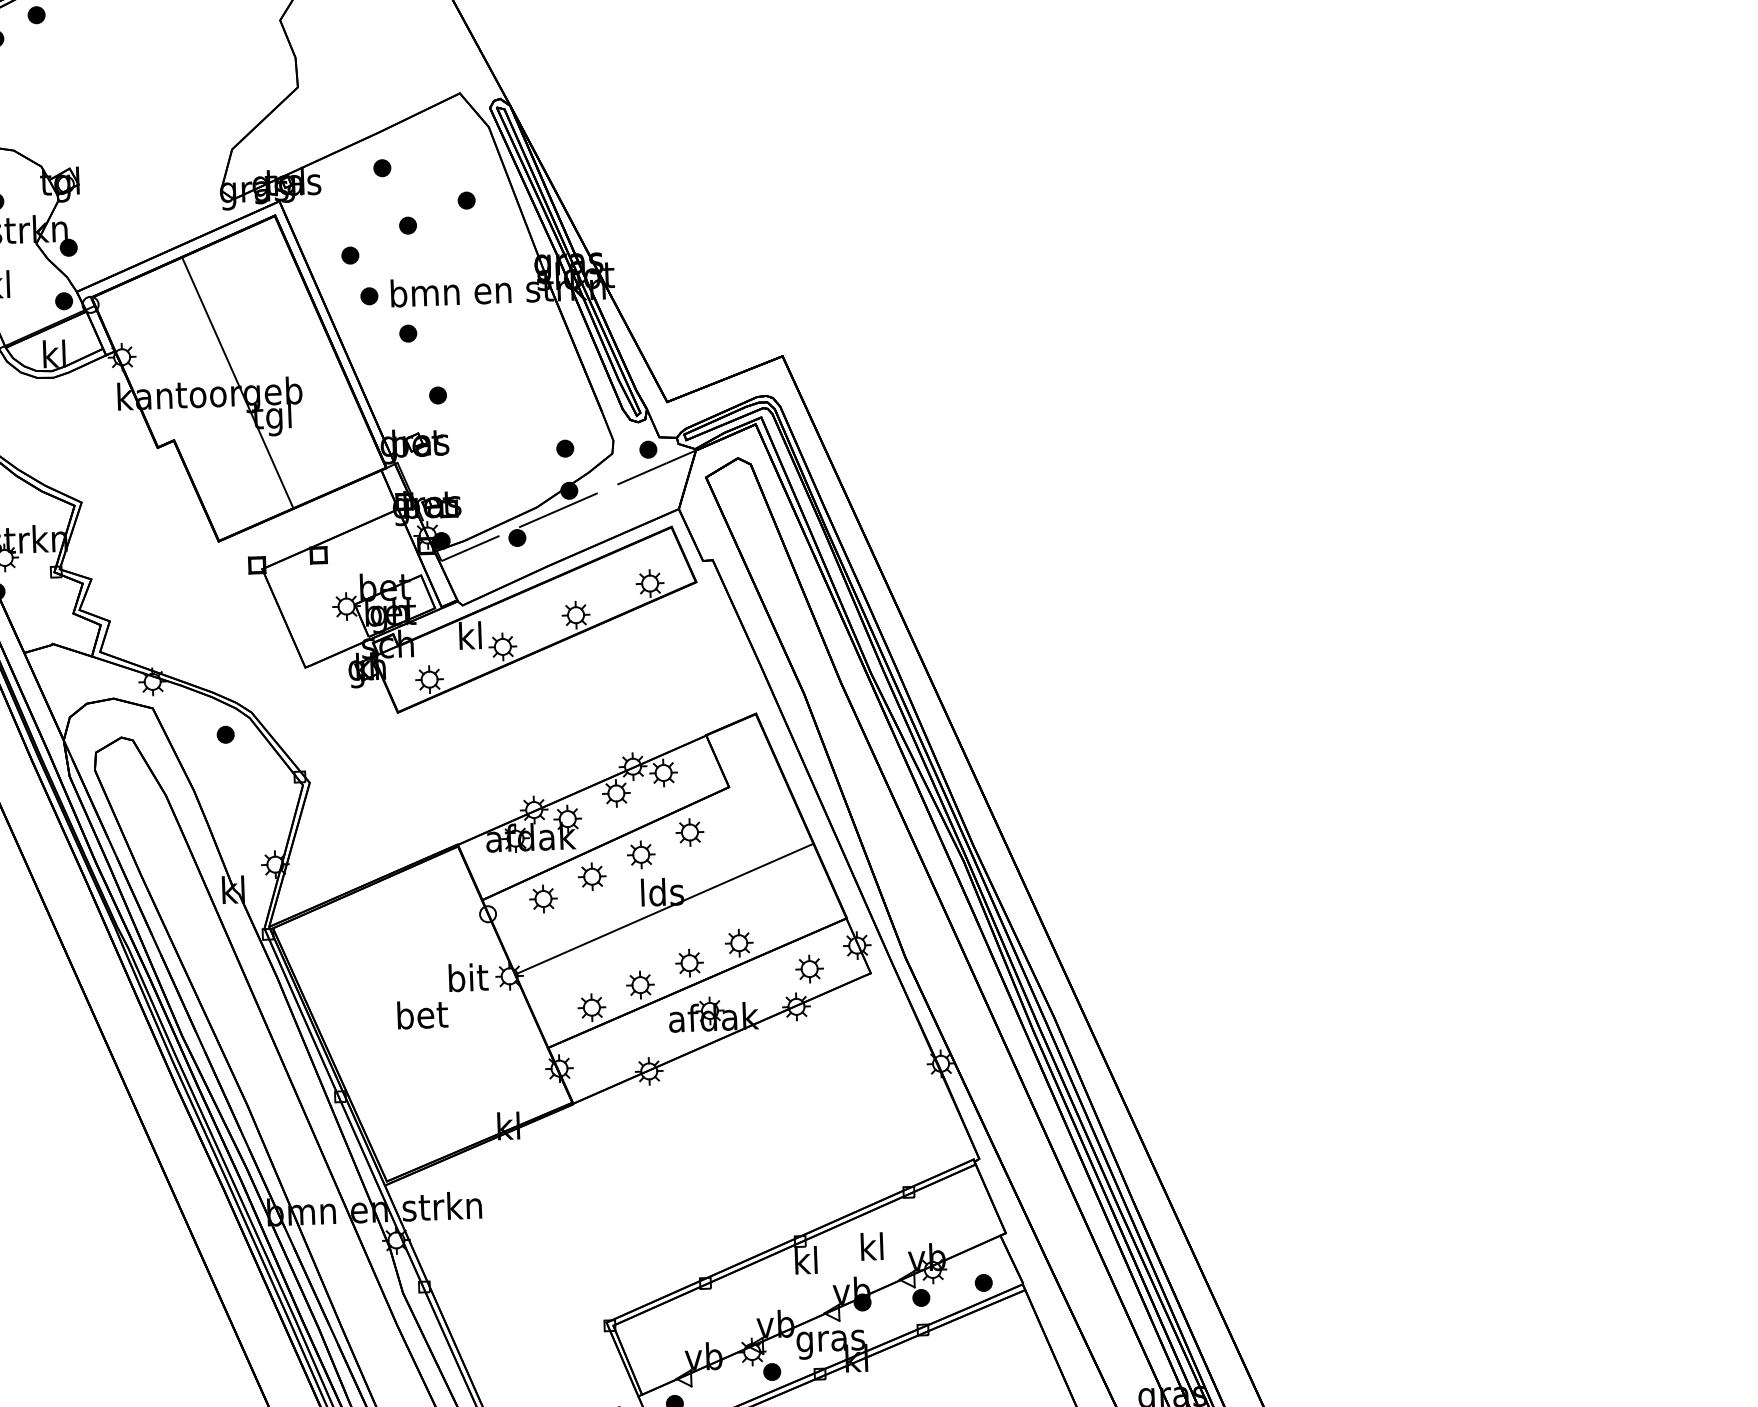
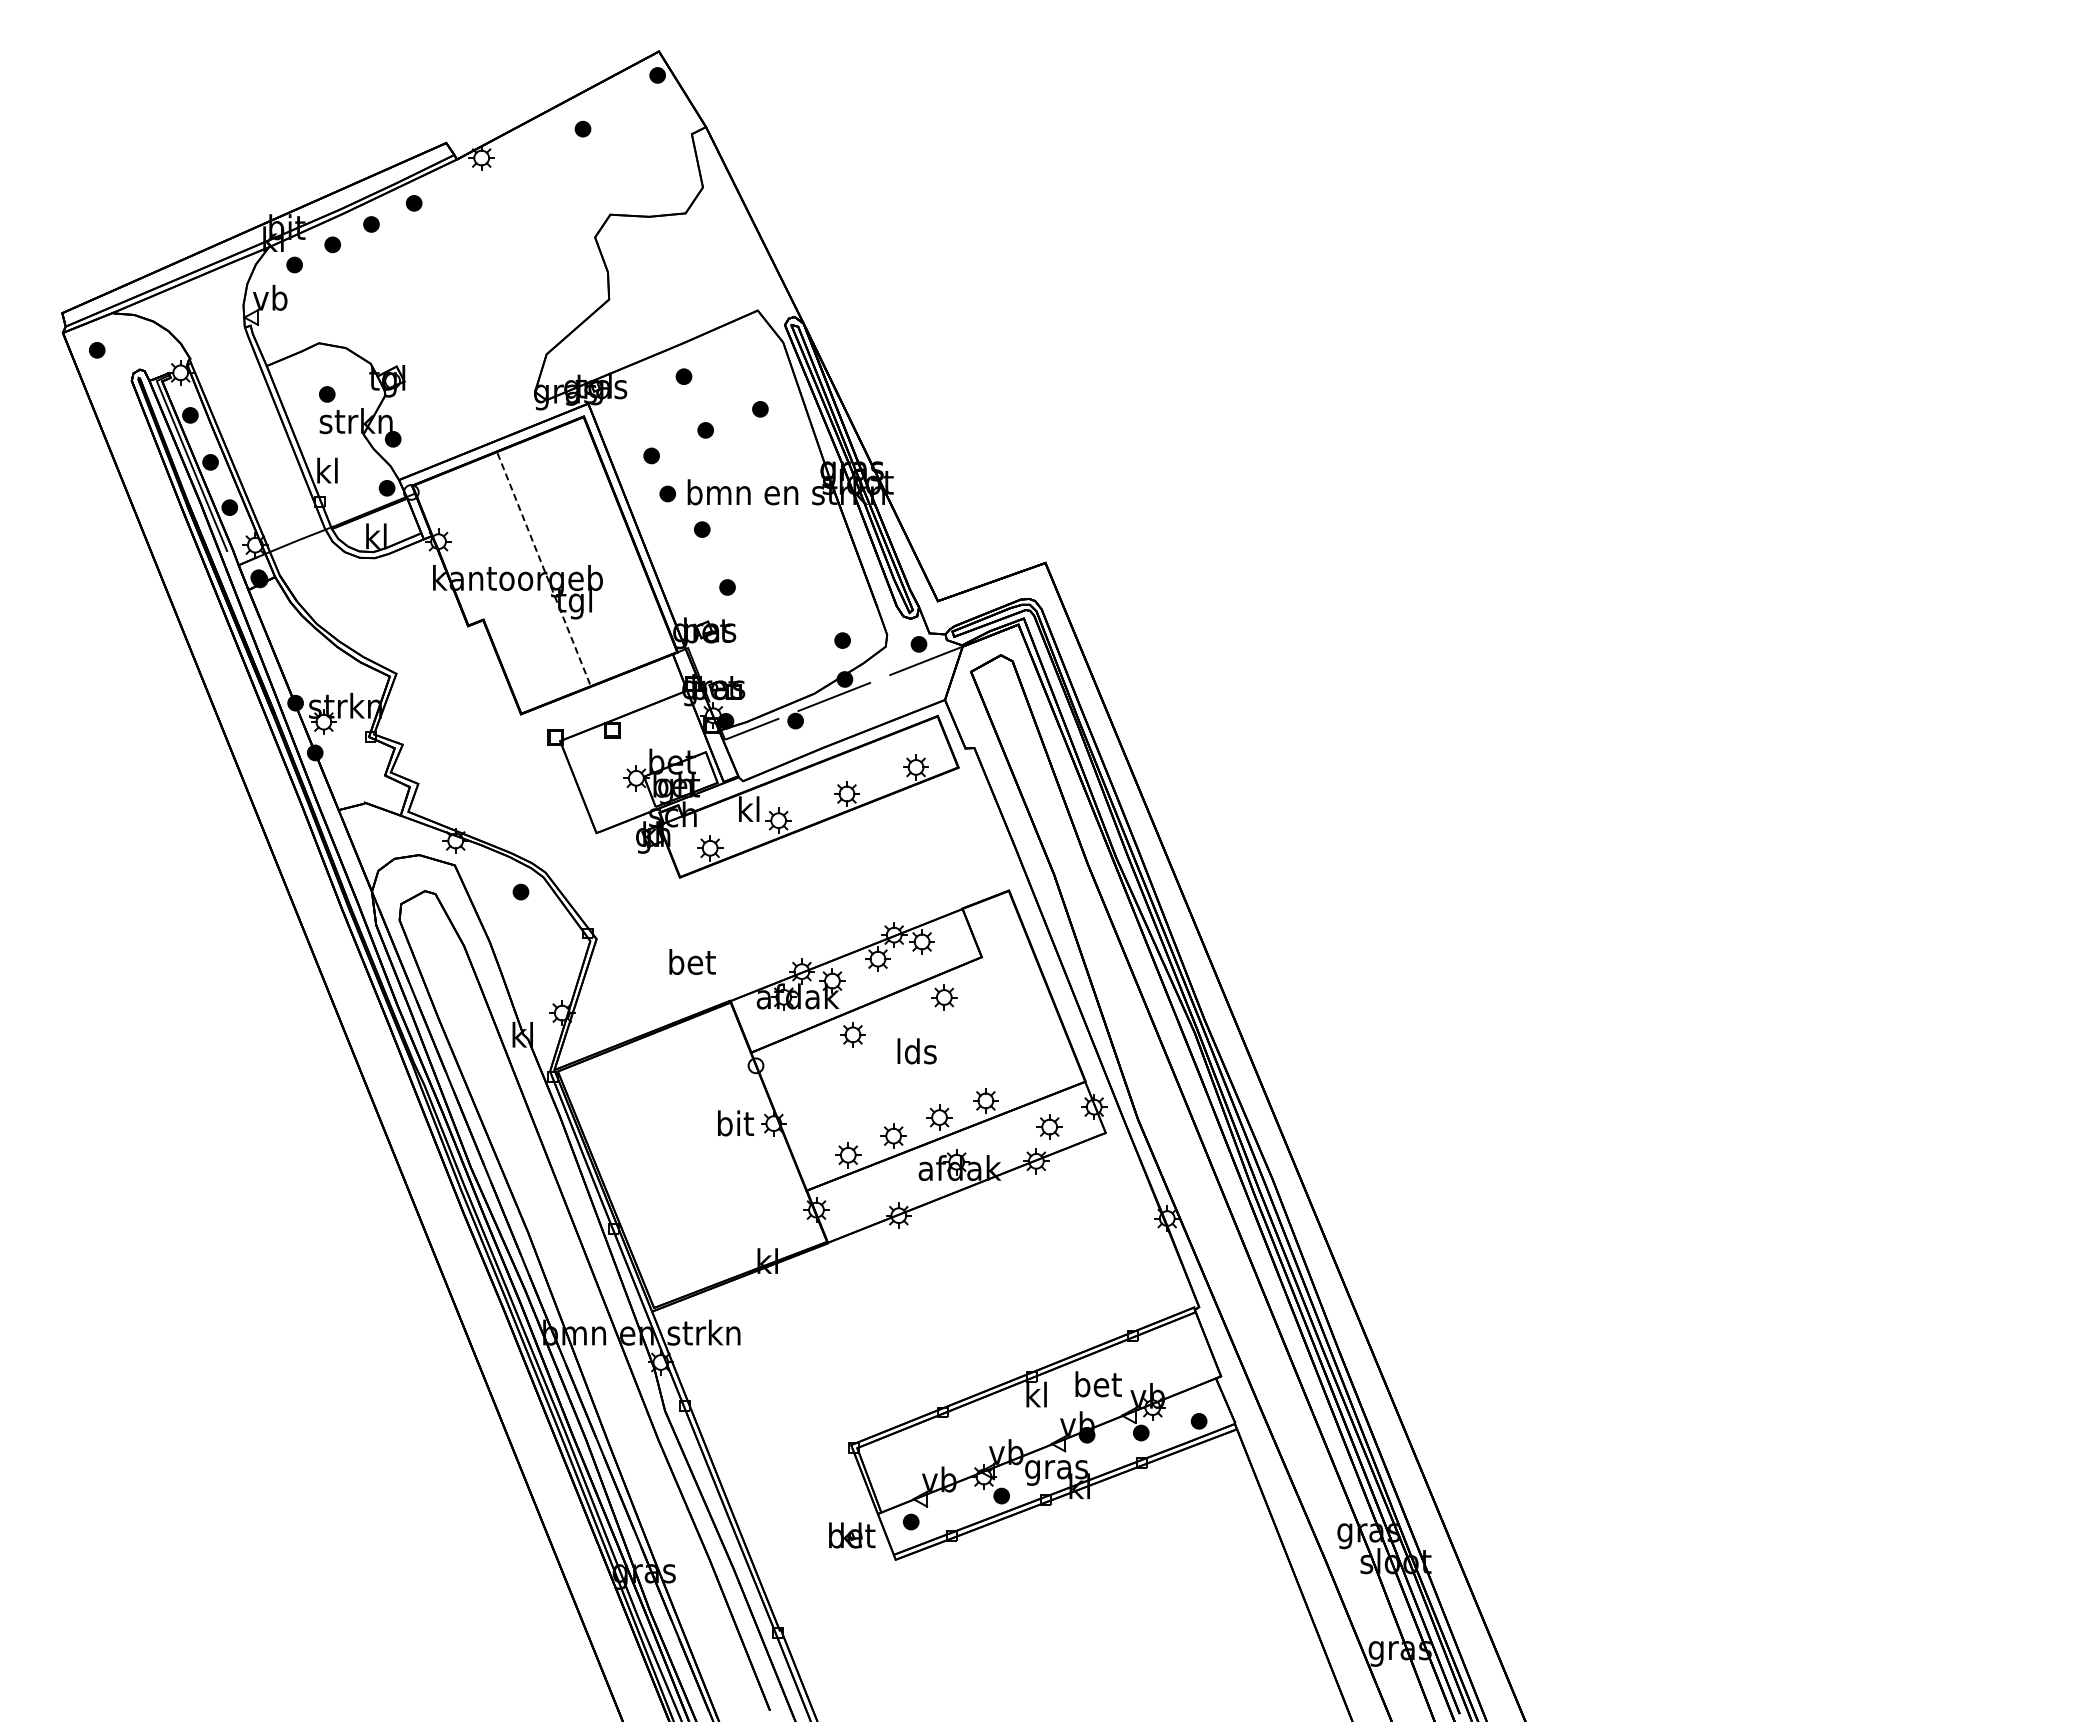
line: (238, 383) -> (544, 569), solid -> dashed
part: (640, 854) -> (898, 1016), removed
part: (543, 898) -> (807, 1053), removed
line: (663, 908) -> (917, 1066), removed
text: (422, 1014) -> (692, 961), moved
text: (872, 1246) -> (1098, 1384), kl -> bet

